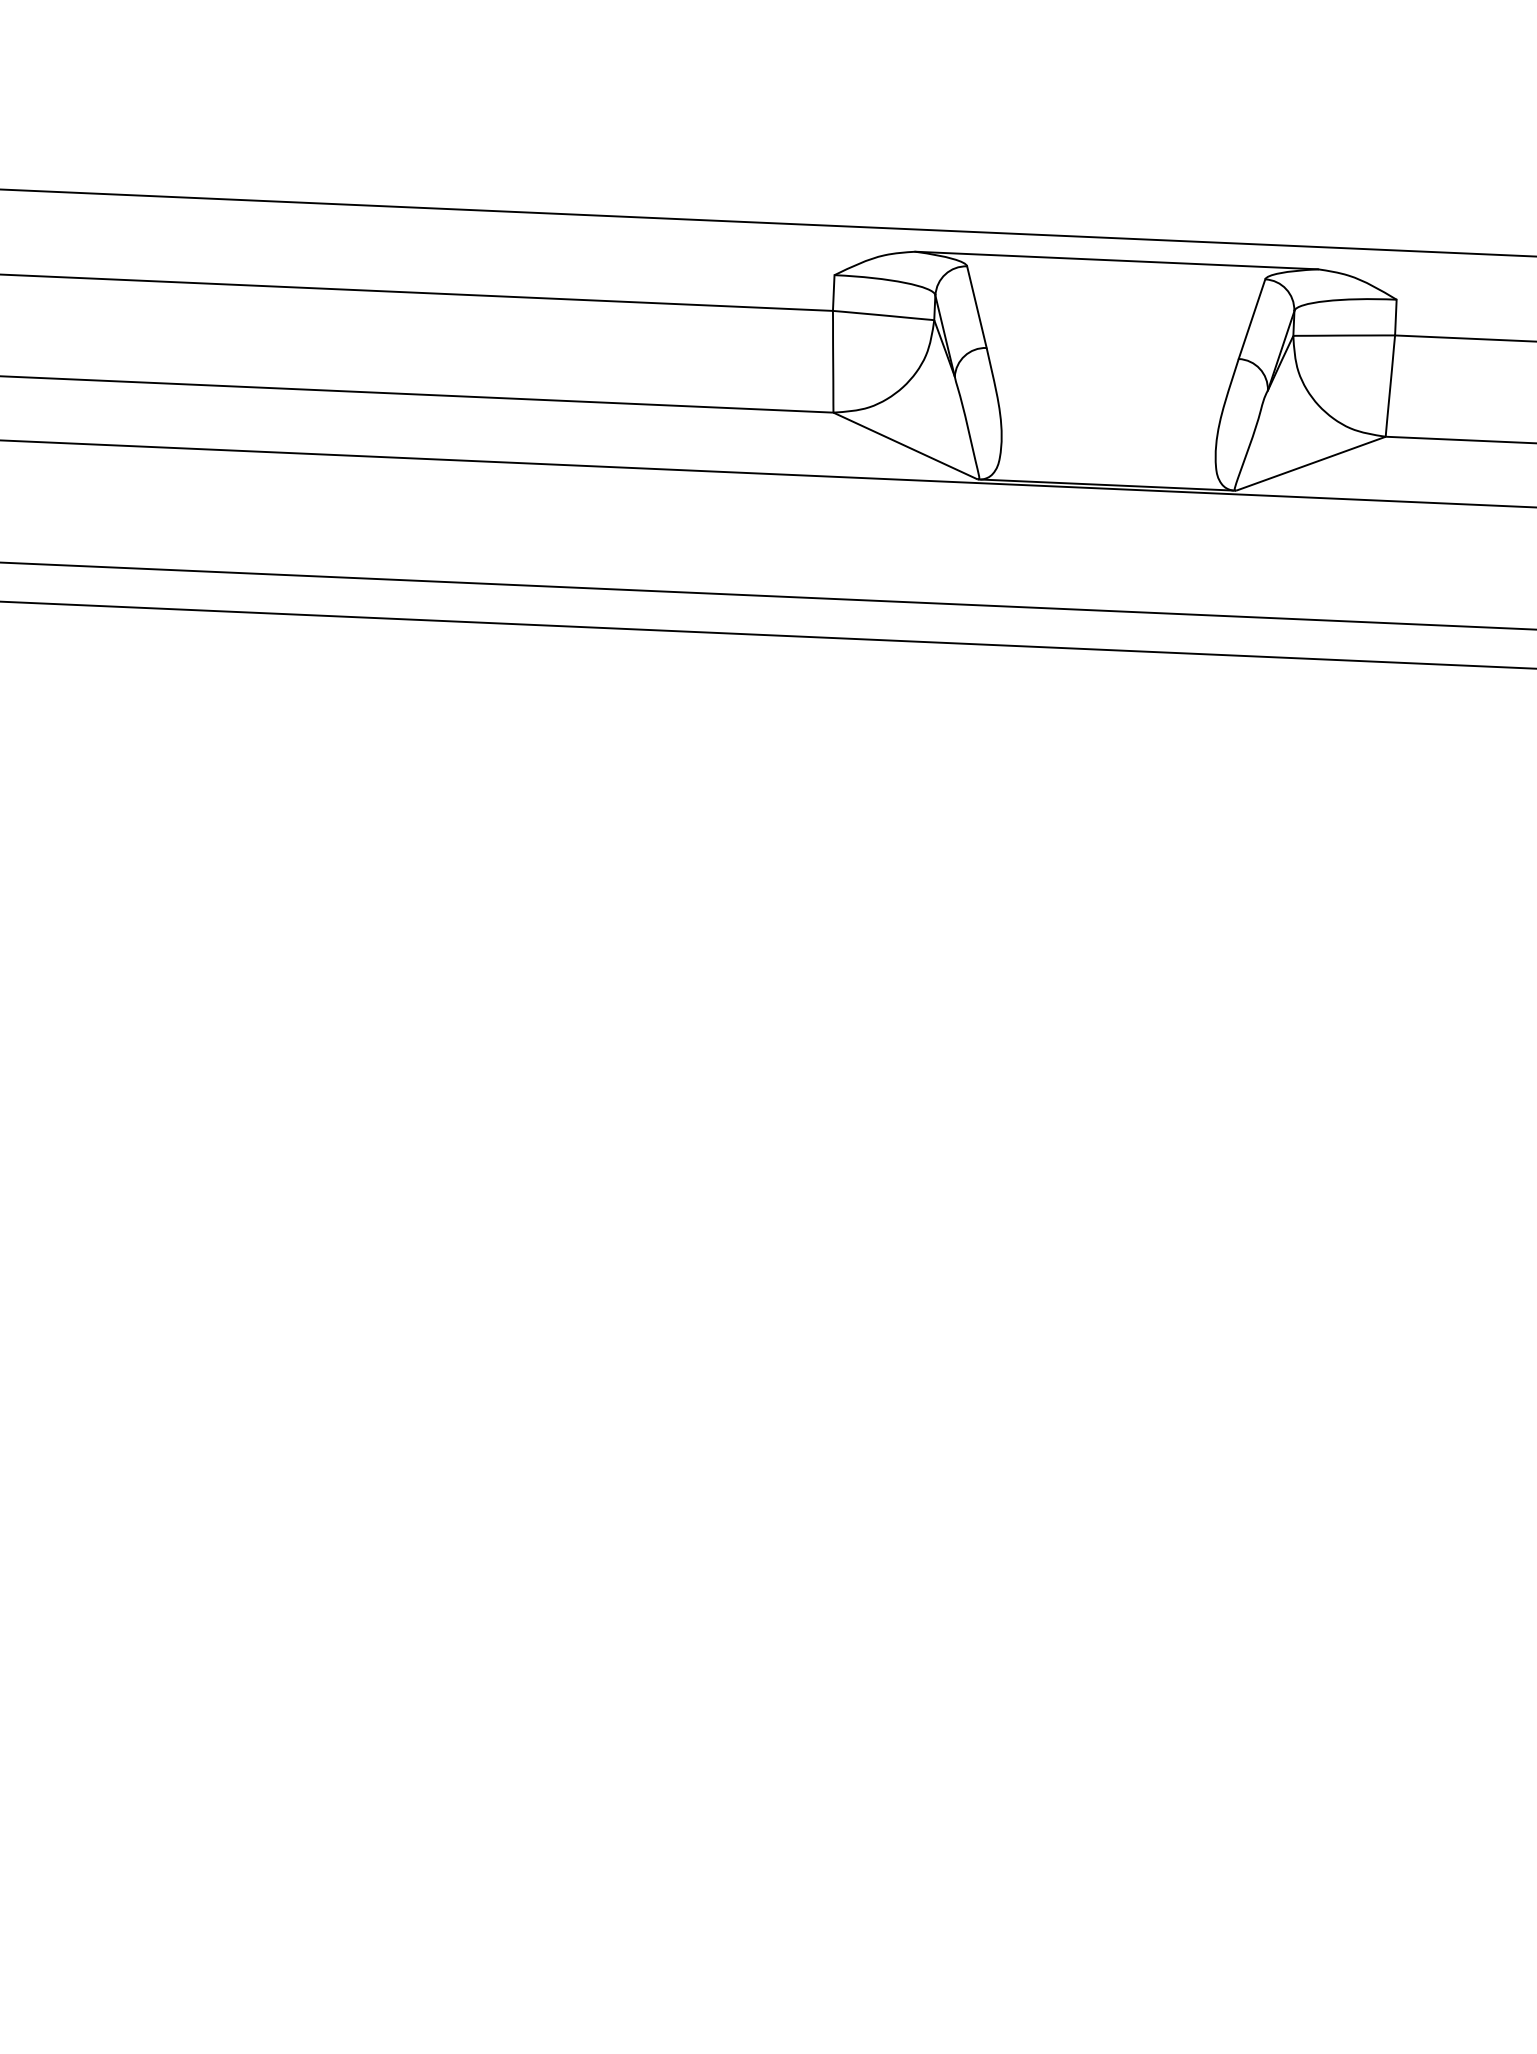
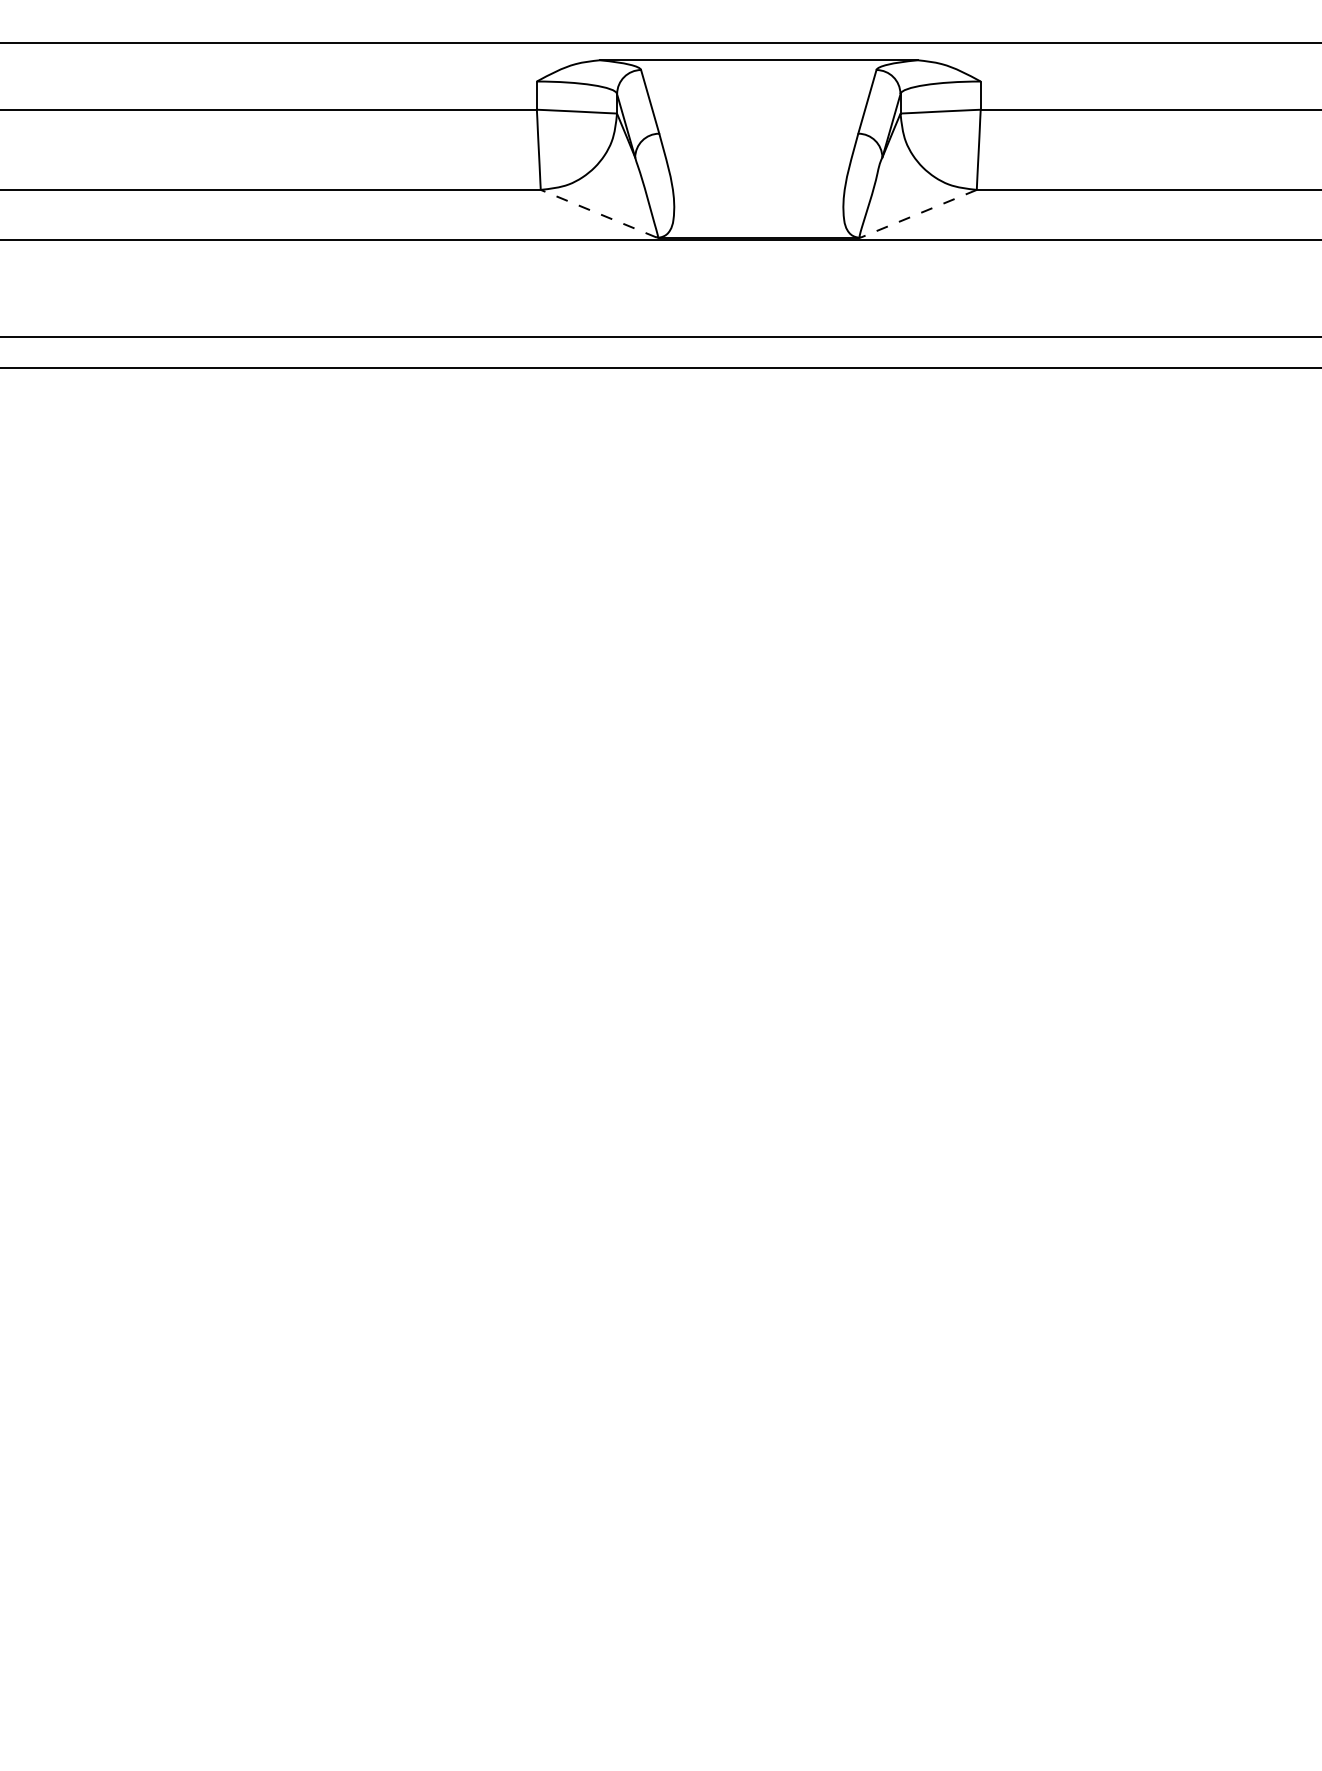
line: (905, 445) -> (598, 213), solid -> dashed
line: (1310, 463) -> (918, 213), solid -> dashed

